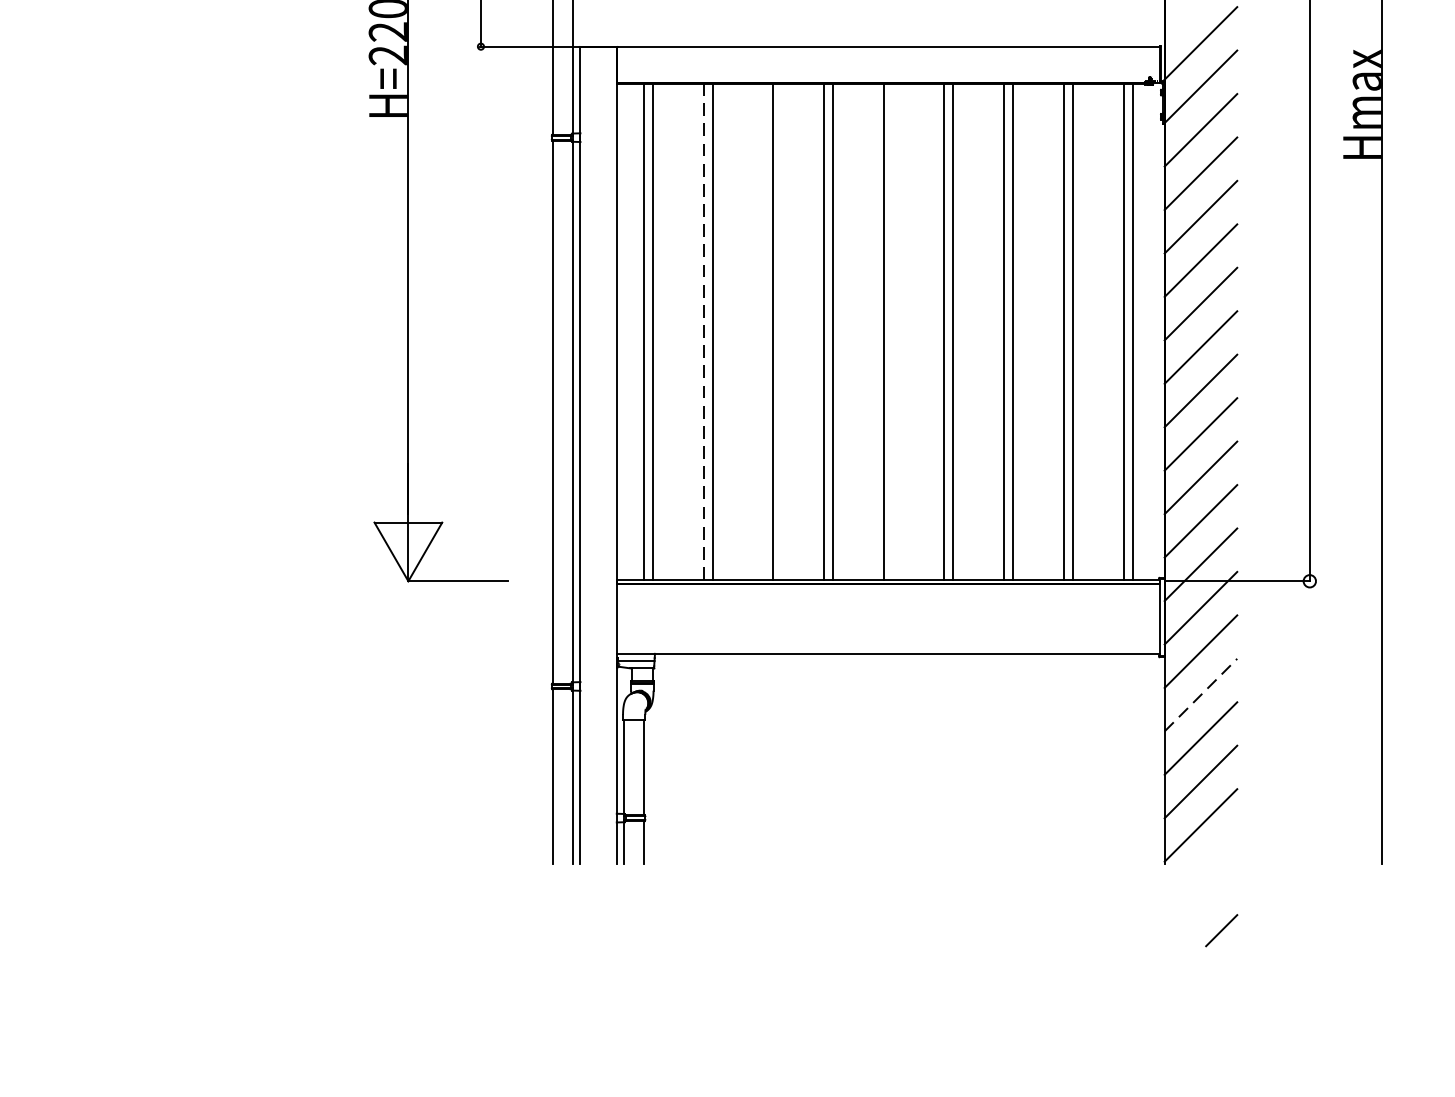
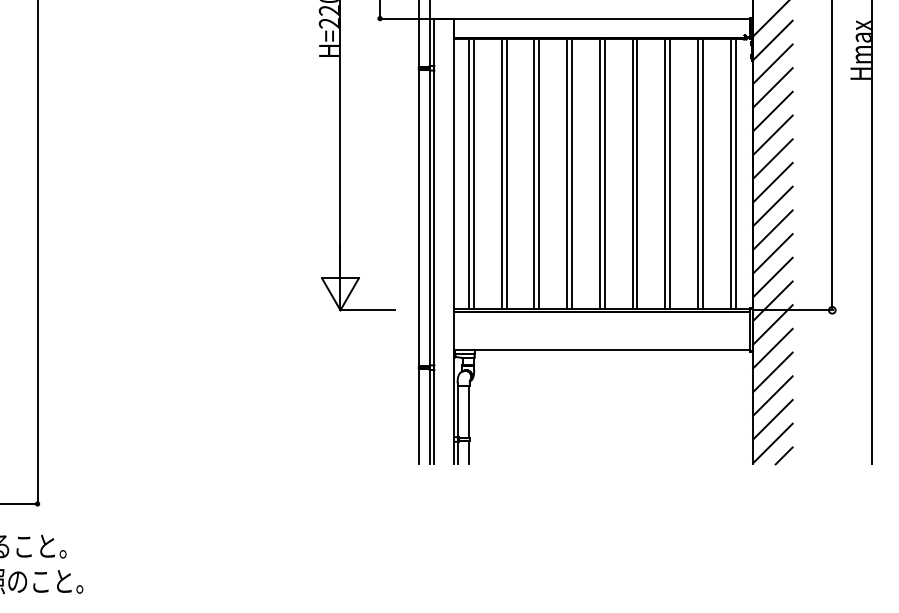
line: (703, 330) -> (501, 173), dashed -> solid
line: (764, 332) -> (534, 174), added
line: (892, 332) -> (604, 174), added
line: (1200, 695) -> (772, 372), dashed -> solid
line: (1220, 929) -> (783, 455), moved

